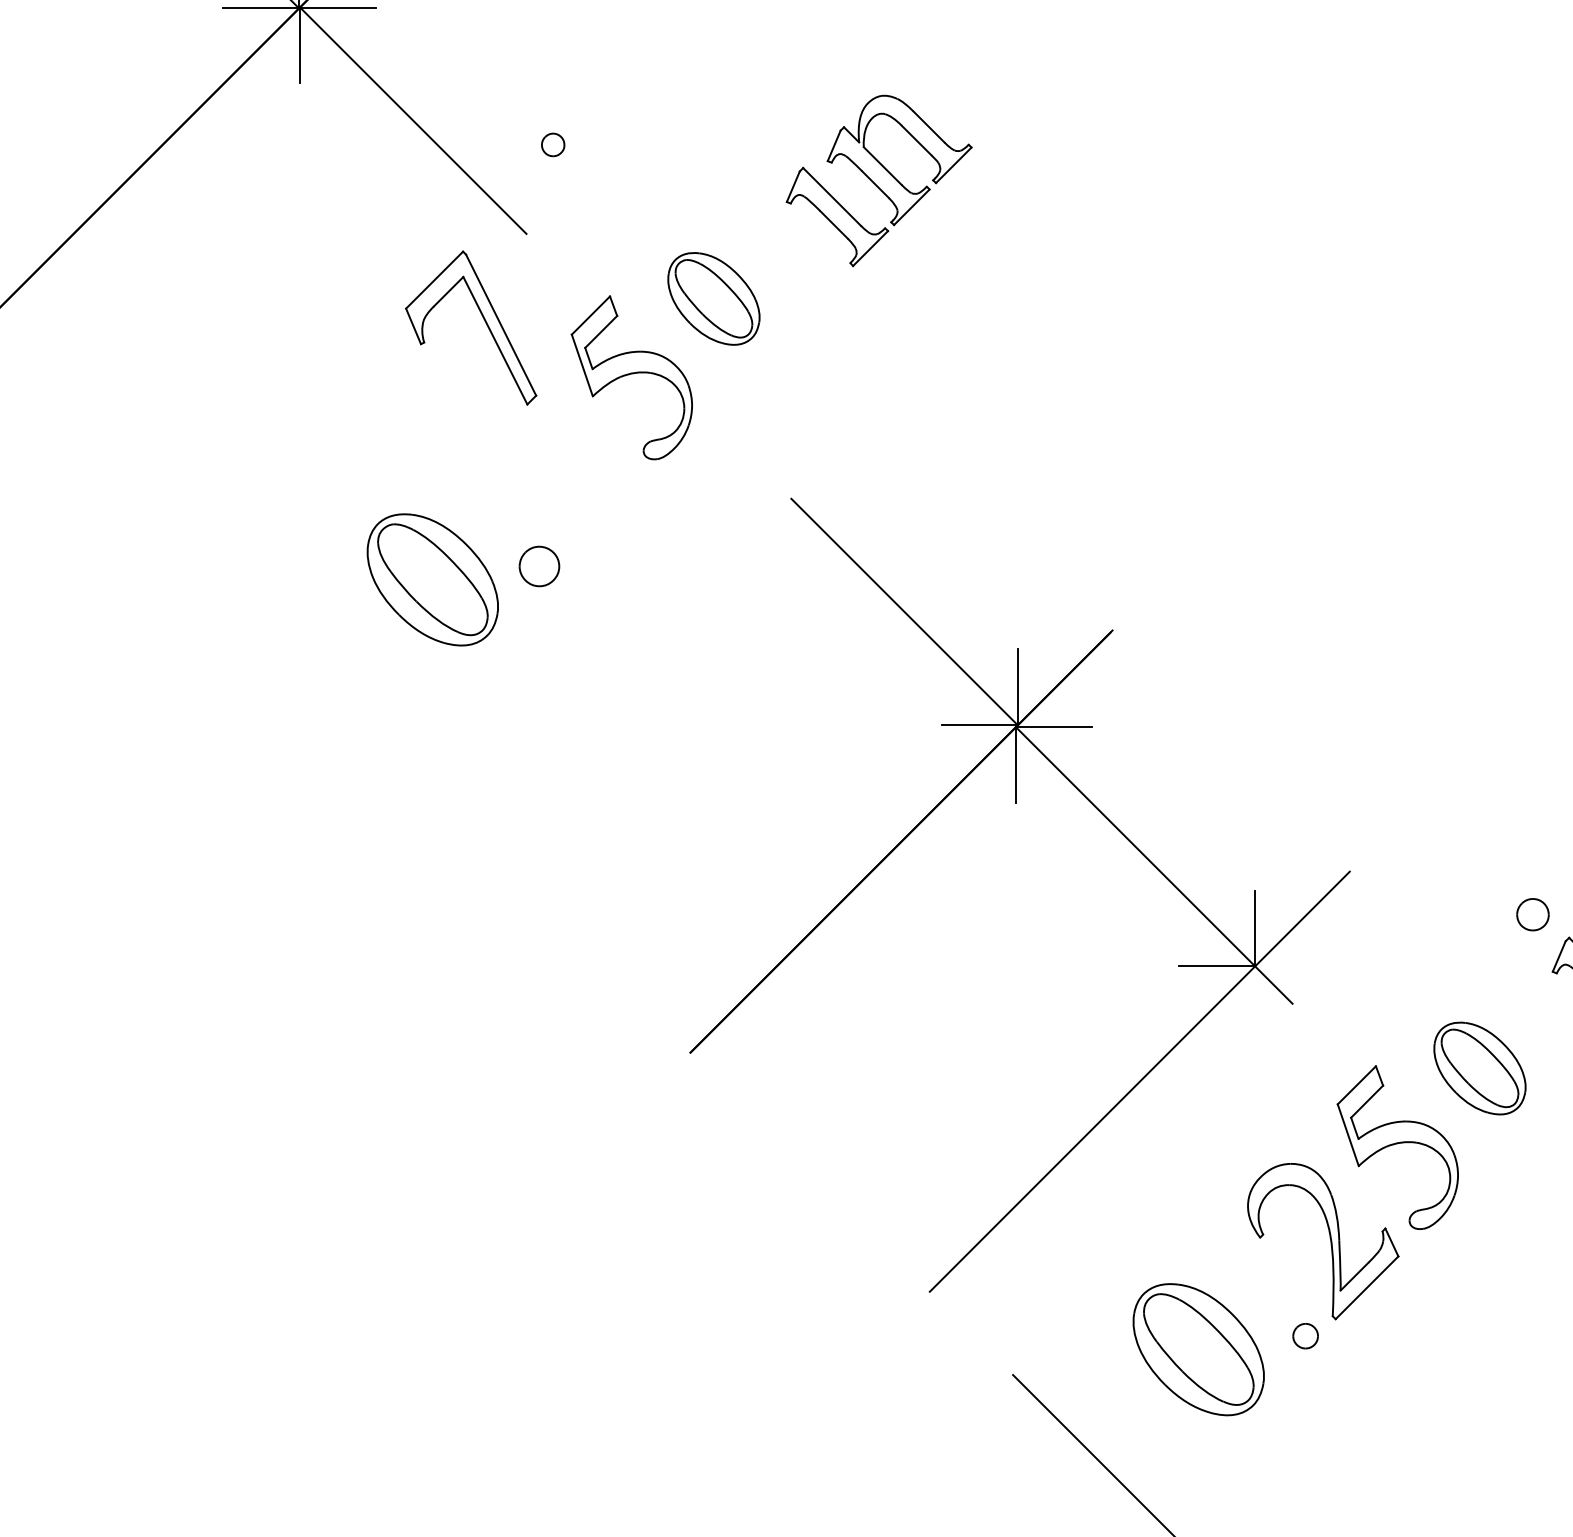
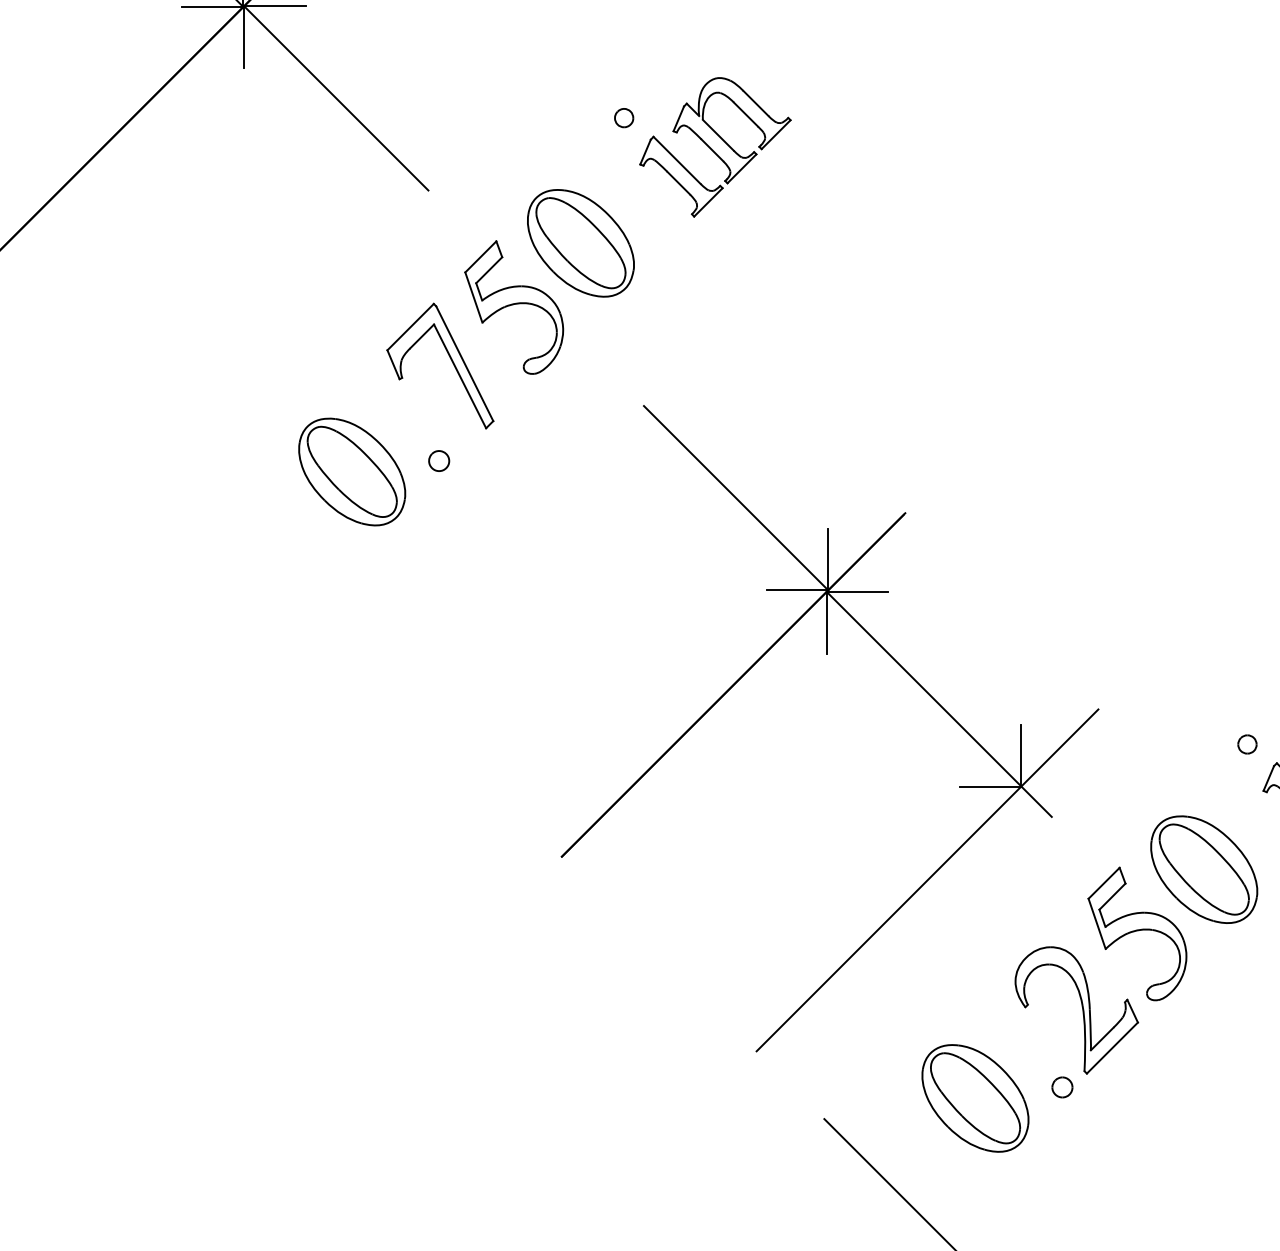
part: (553, 145) -> (624, 118), moved
part: (713, 299) -> (580, 243), size x1.43
part: (483, 319) -> (450, 359), moved
part: (540, 565) -> (439, 460), size x0.62
part: (1533, 914) -> (1247, 744), size x0.71
part: (1480, 1068) -> (1204, 869), size x1.43

